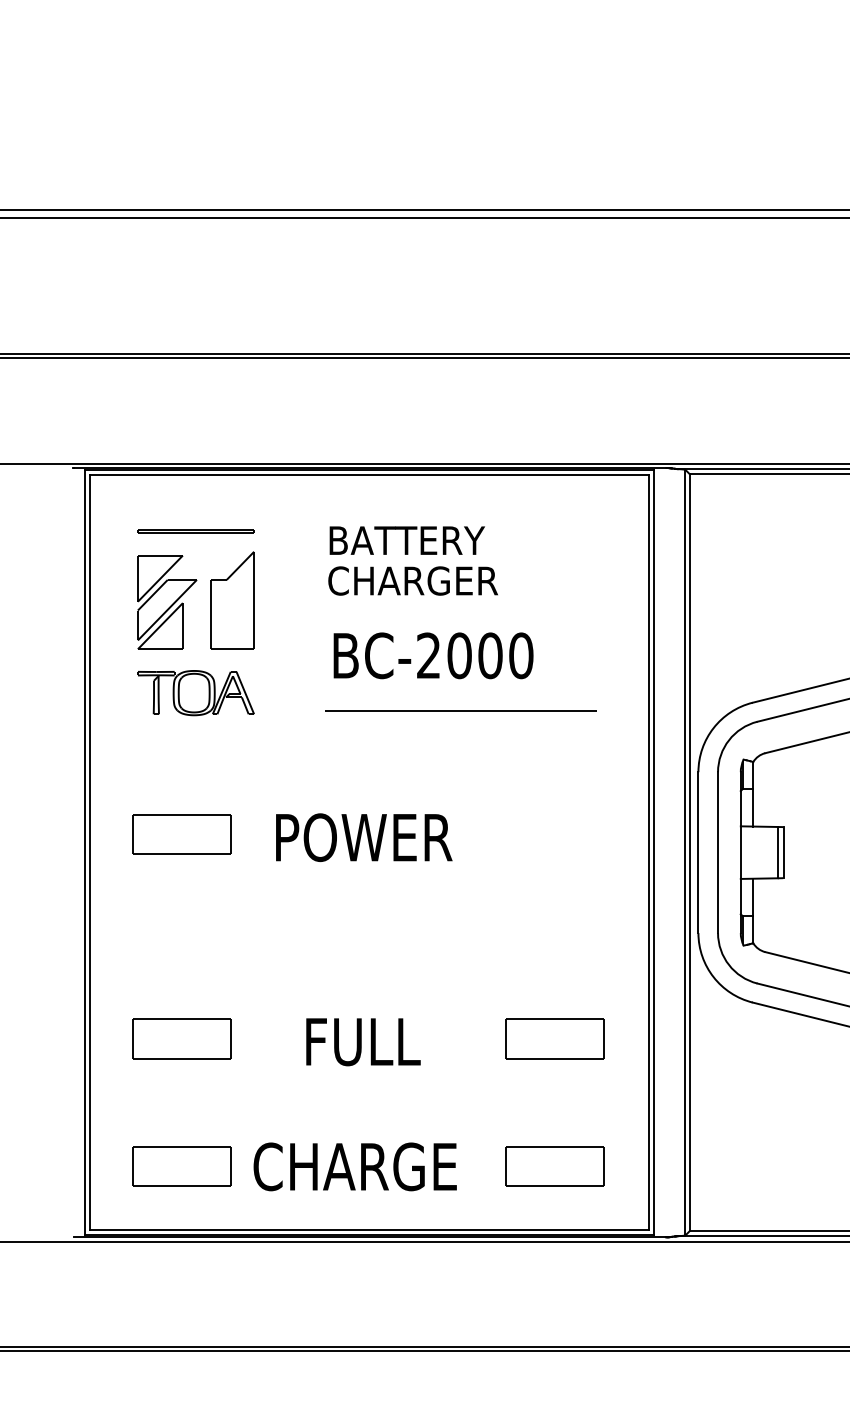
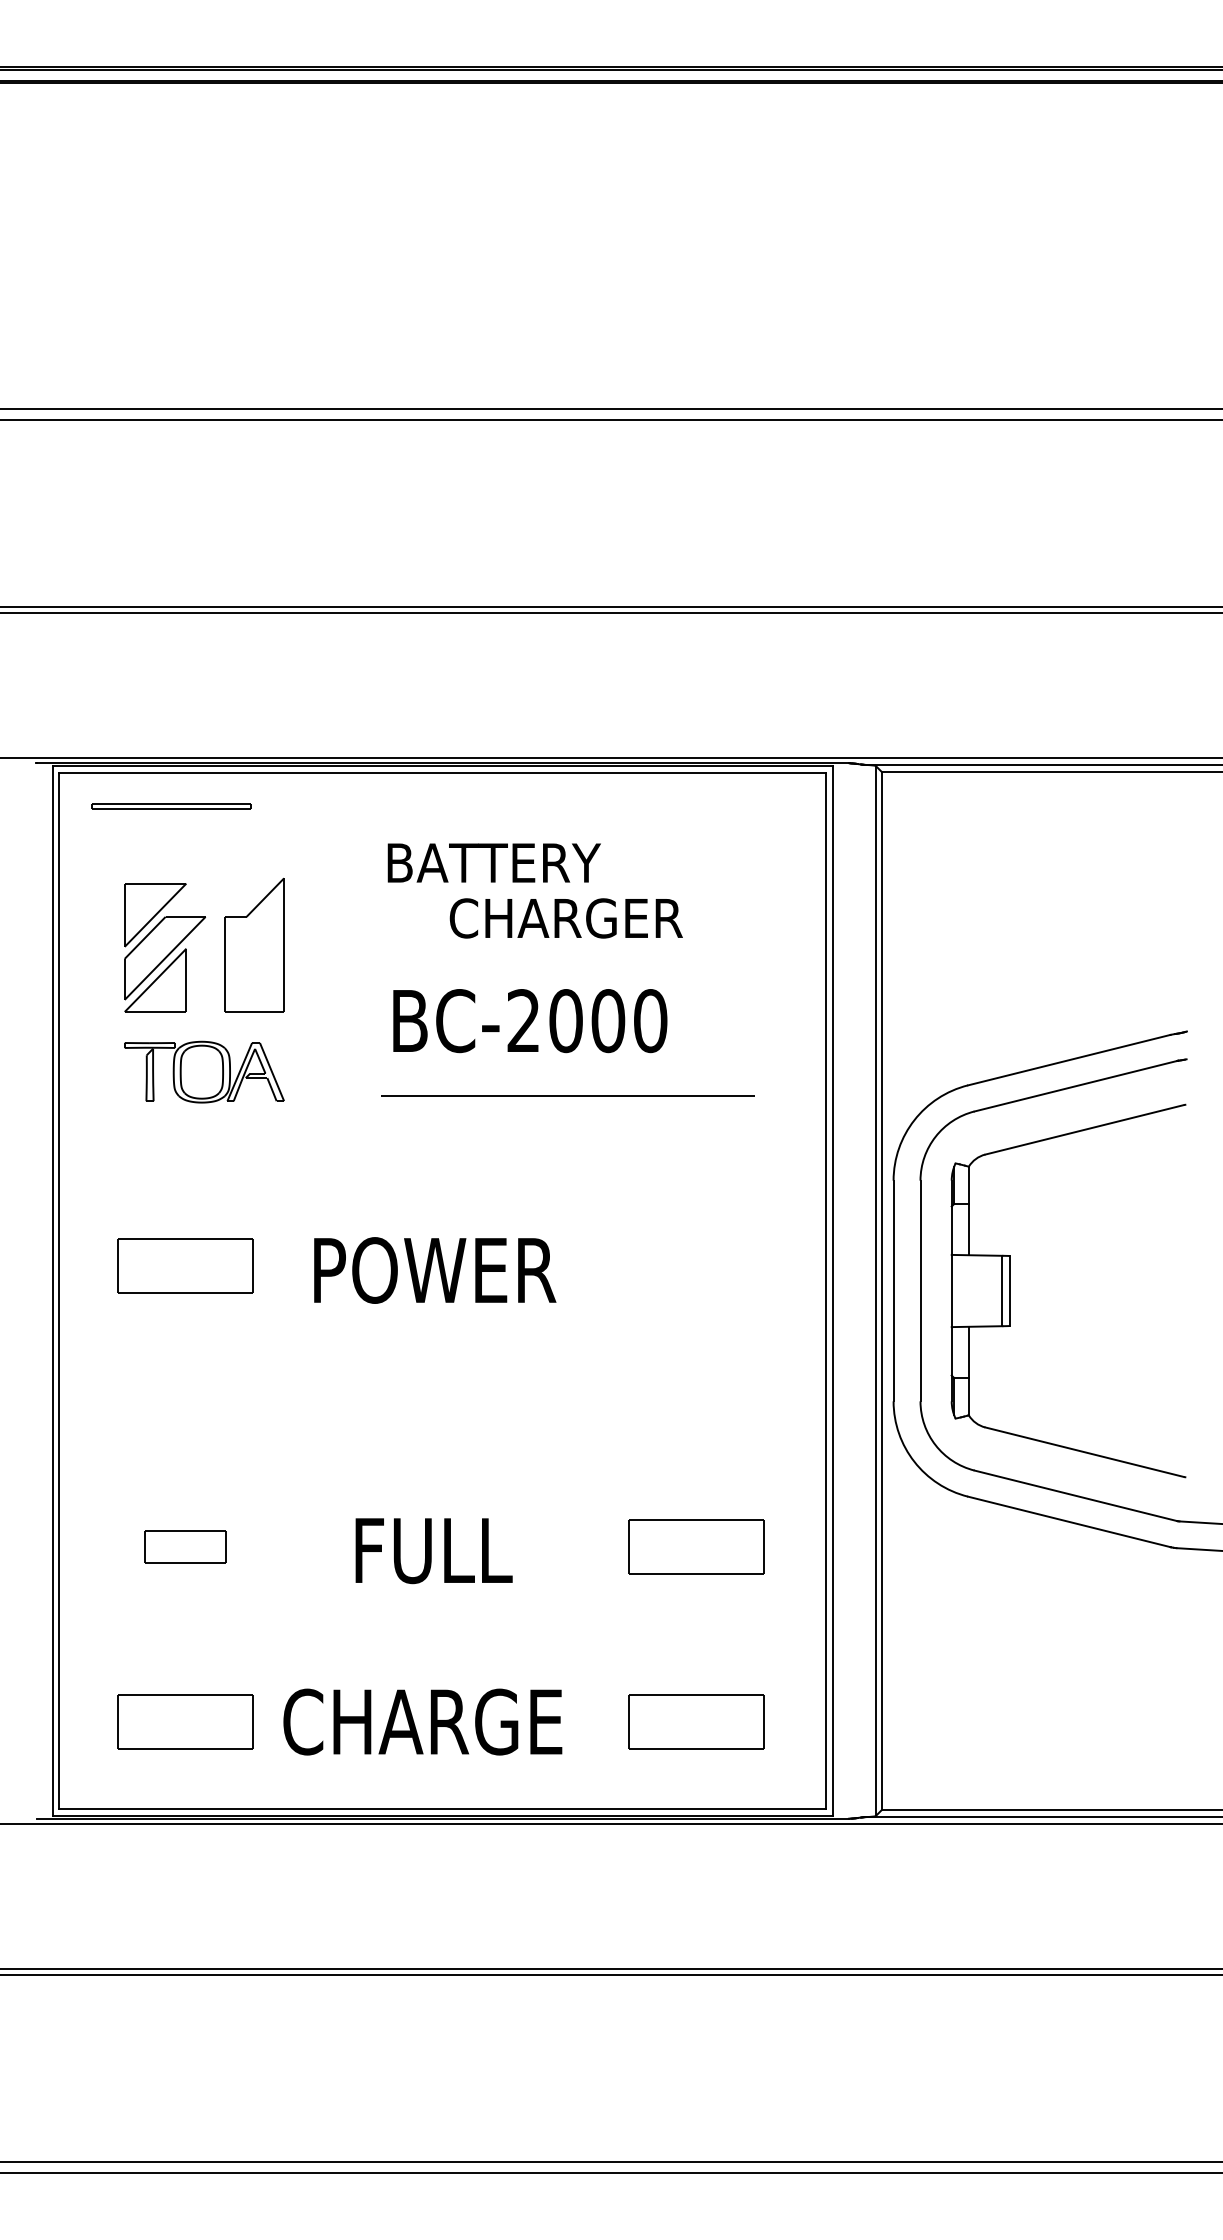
part: (196, 531) -> (171, 806), moved
text: (412, 581) -> (565, 918), moved
part: (182, 1038) -> (185, 1546), size x0.6

